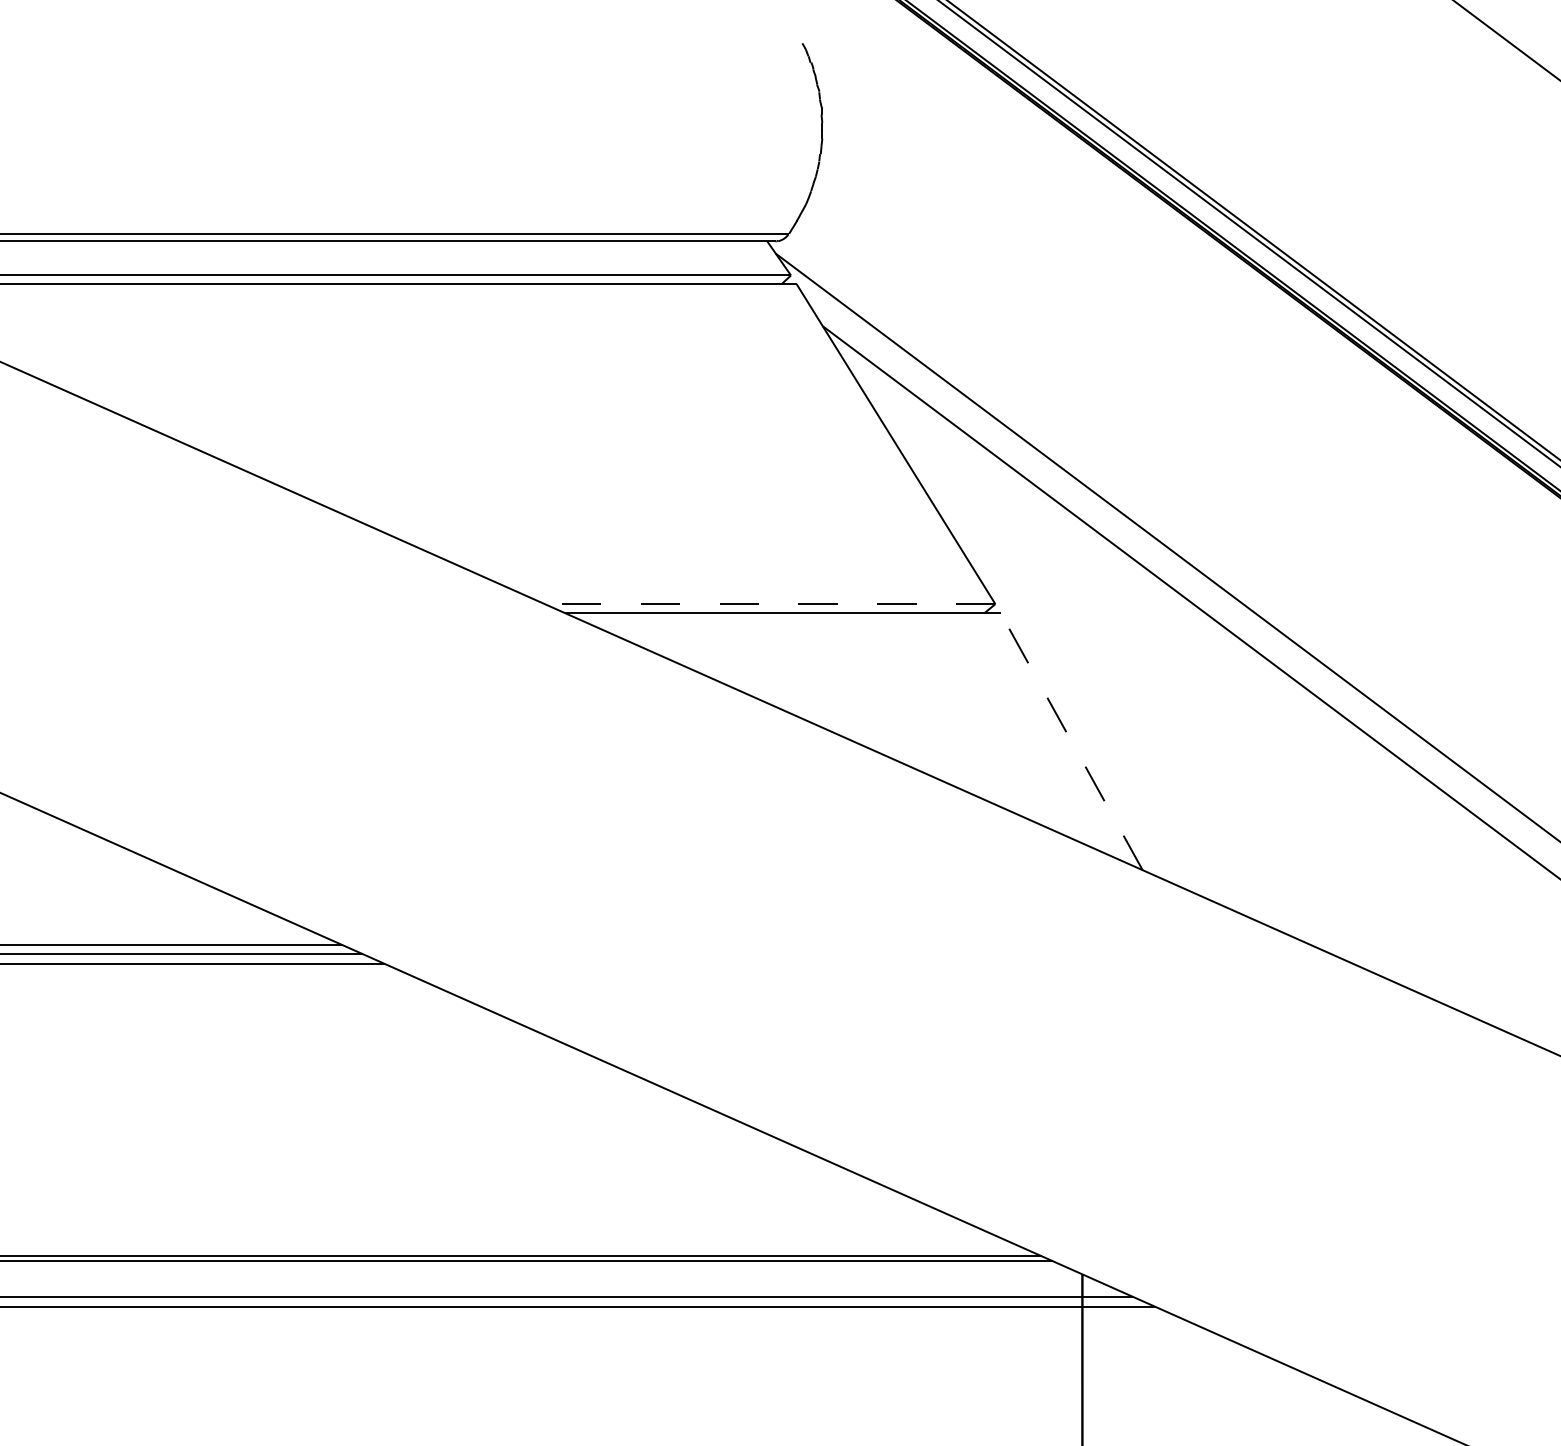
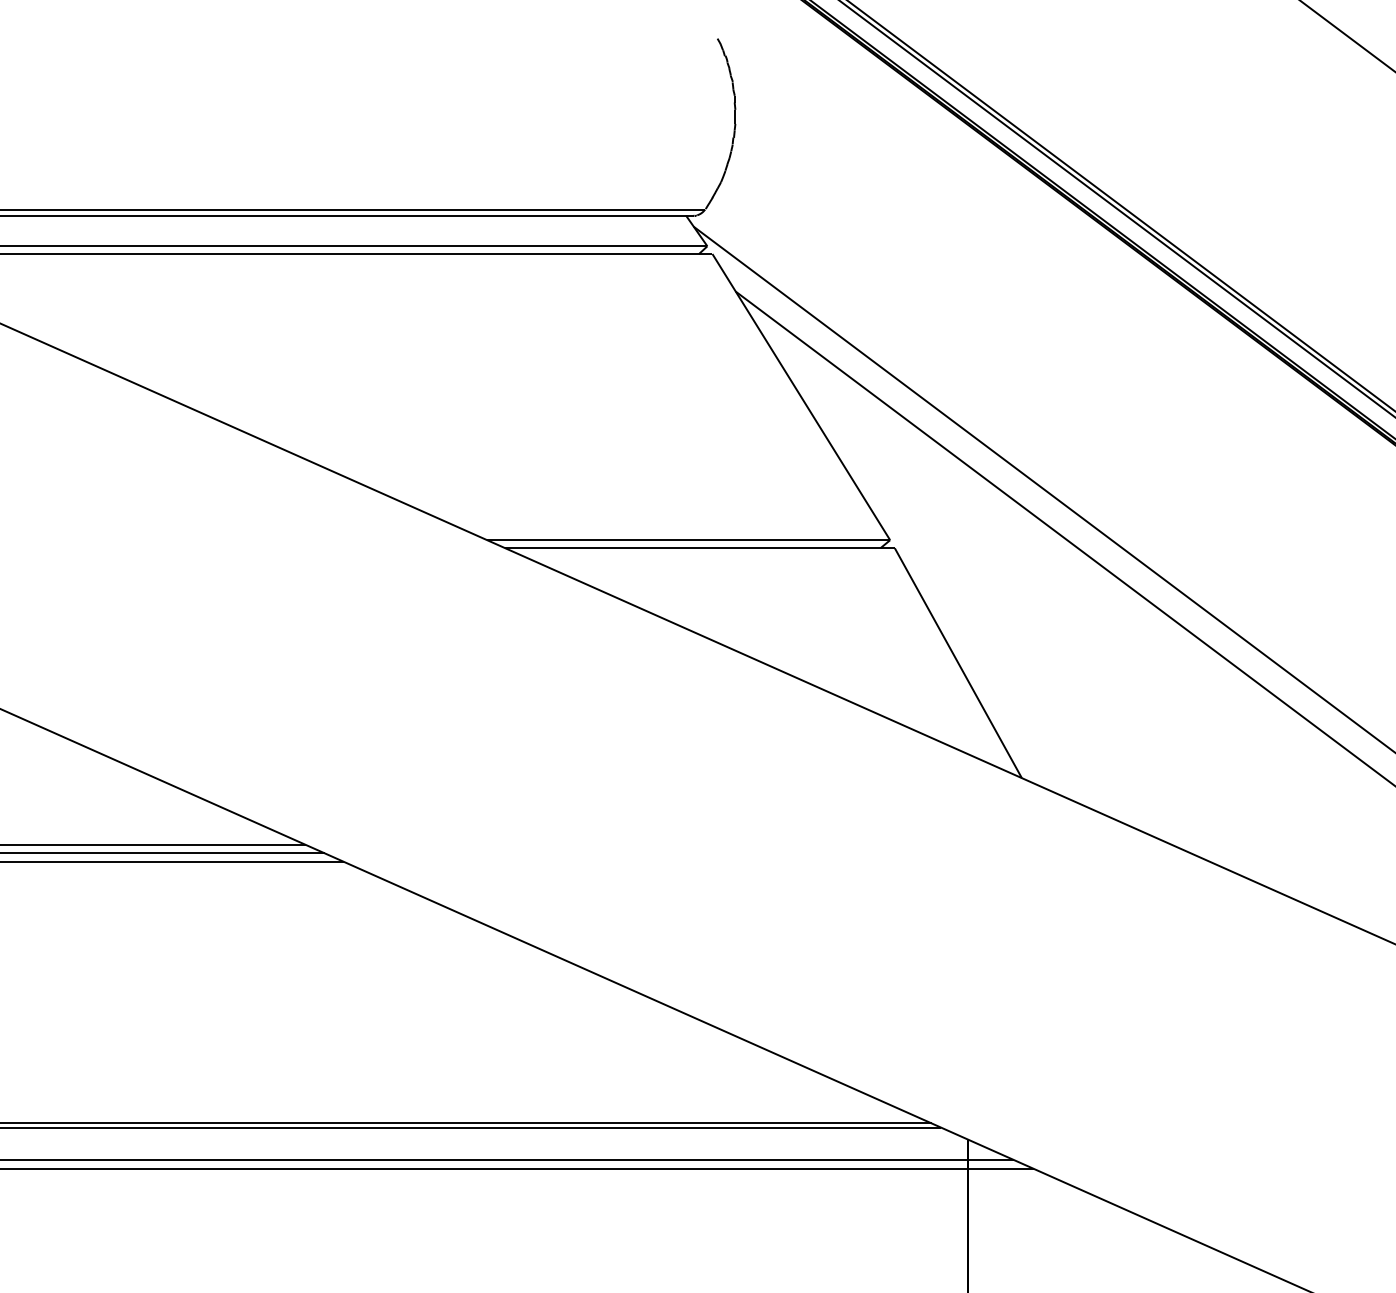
line: (769, 604) -> (688, 540), dashed -> solid
line: (1071, 740) -> (958, 662), dashed -> solid

